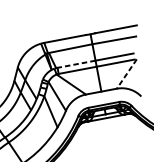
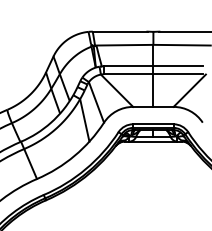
line: (76, 64) -> (128, 66), dashed -> solid
line: (126, 73) -> (189, 90), dashed -> solid

